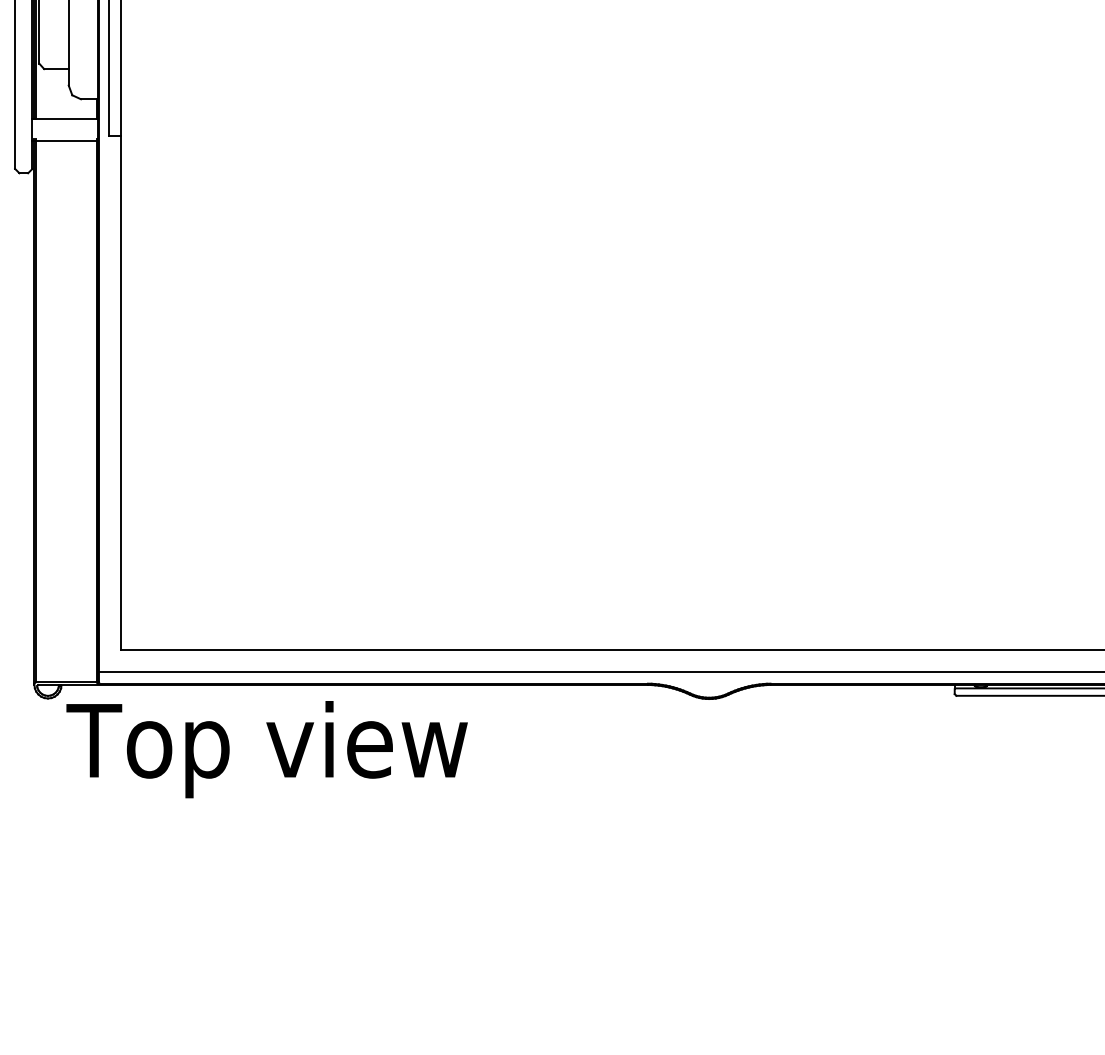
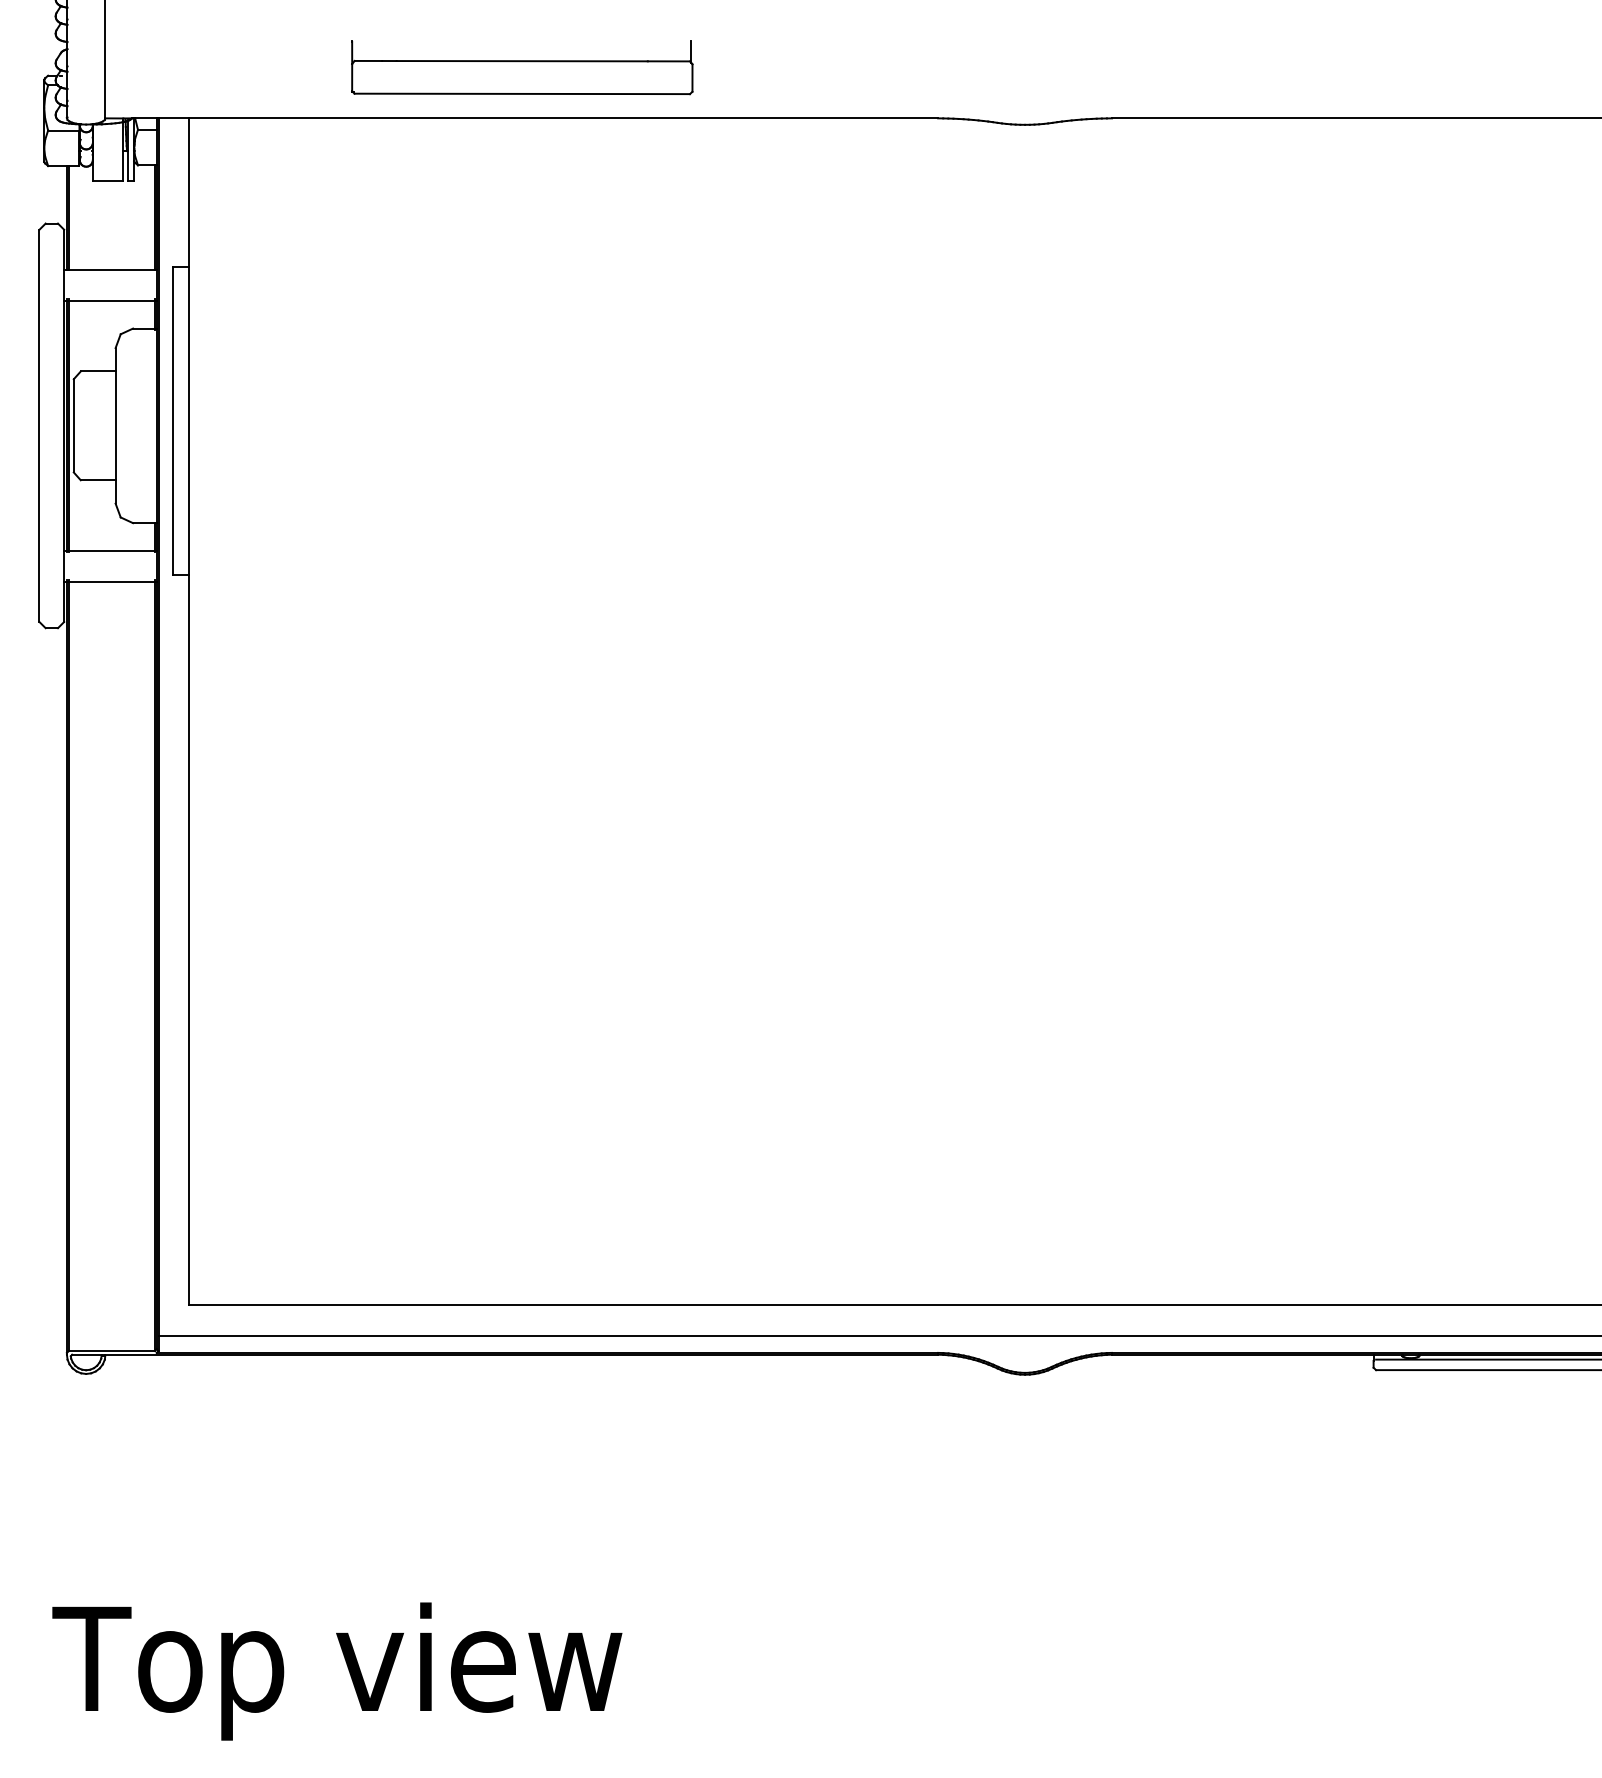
text: (267, 749) -> (337, 1671), moved

